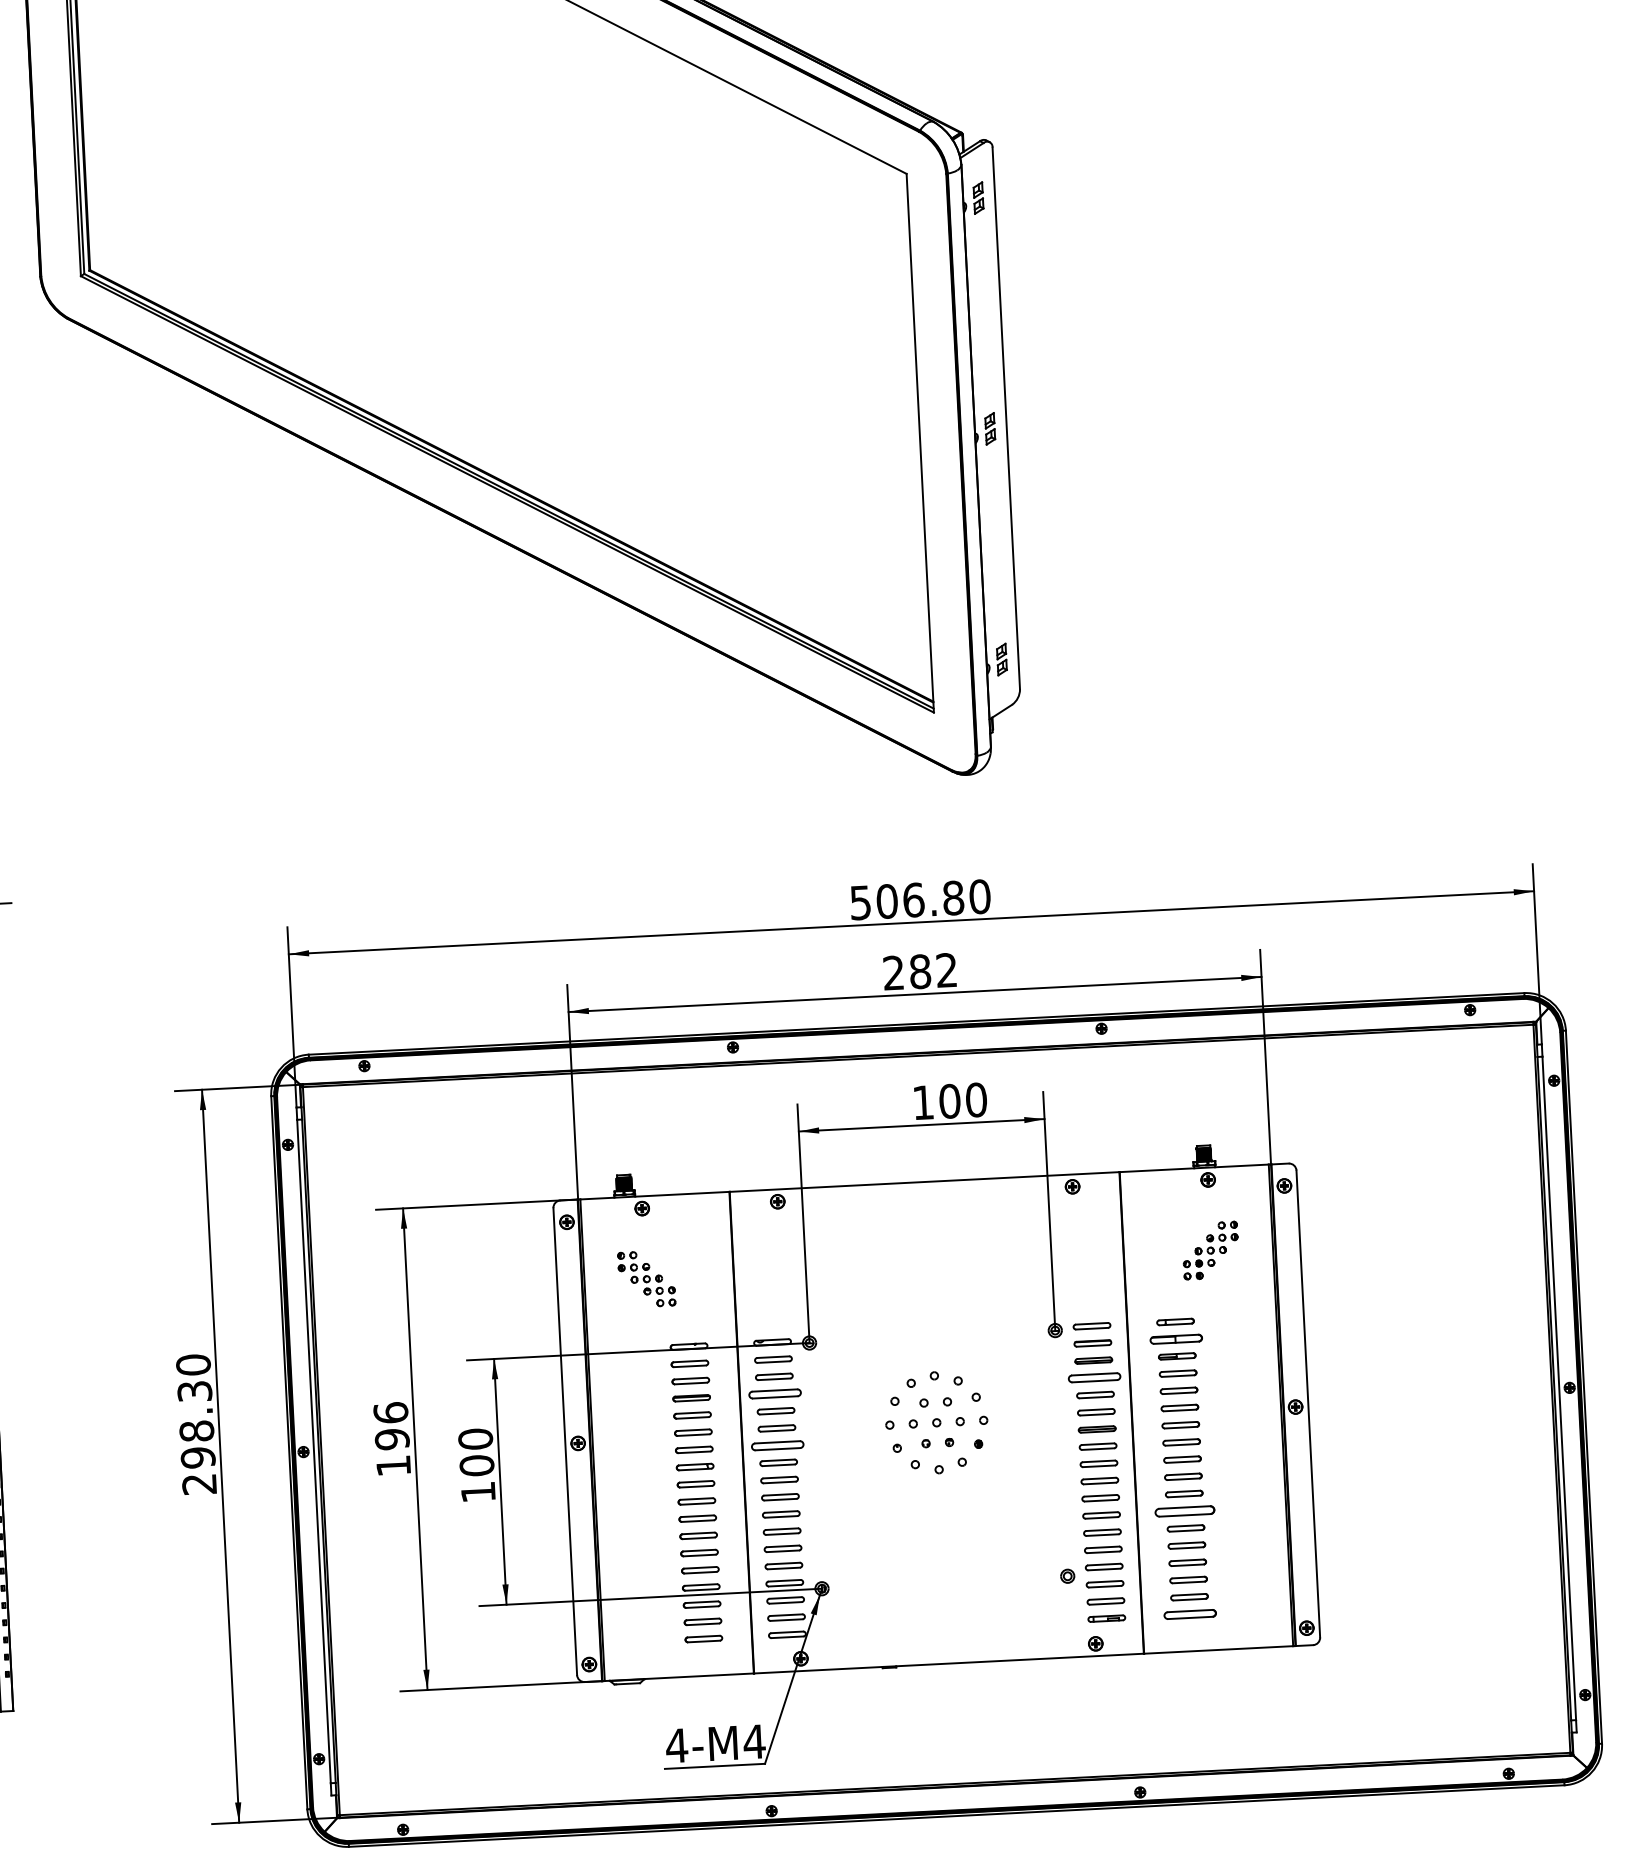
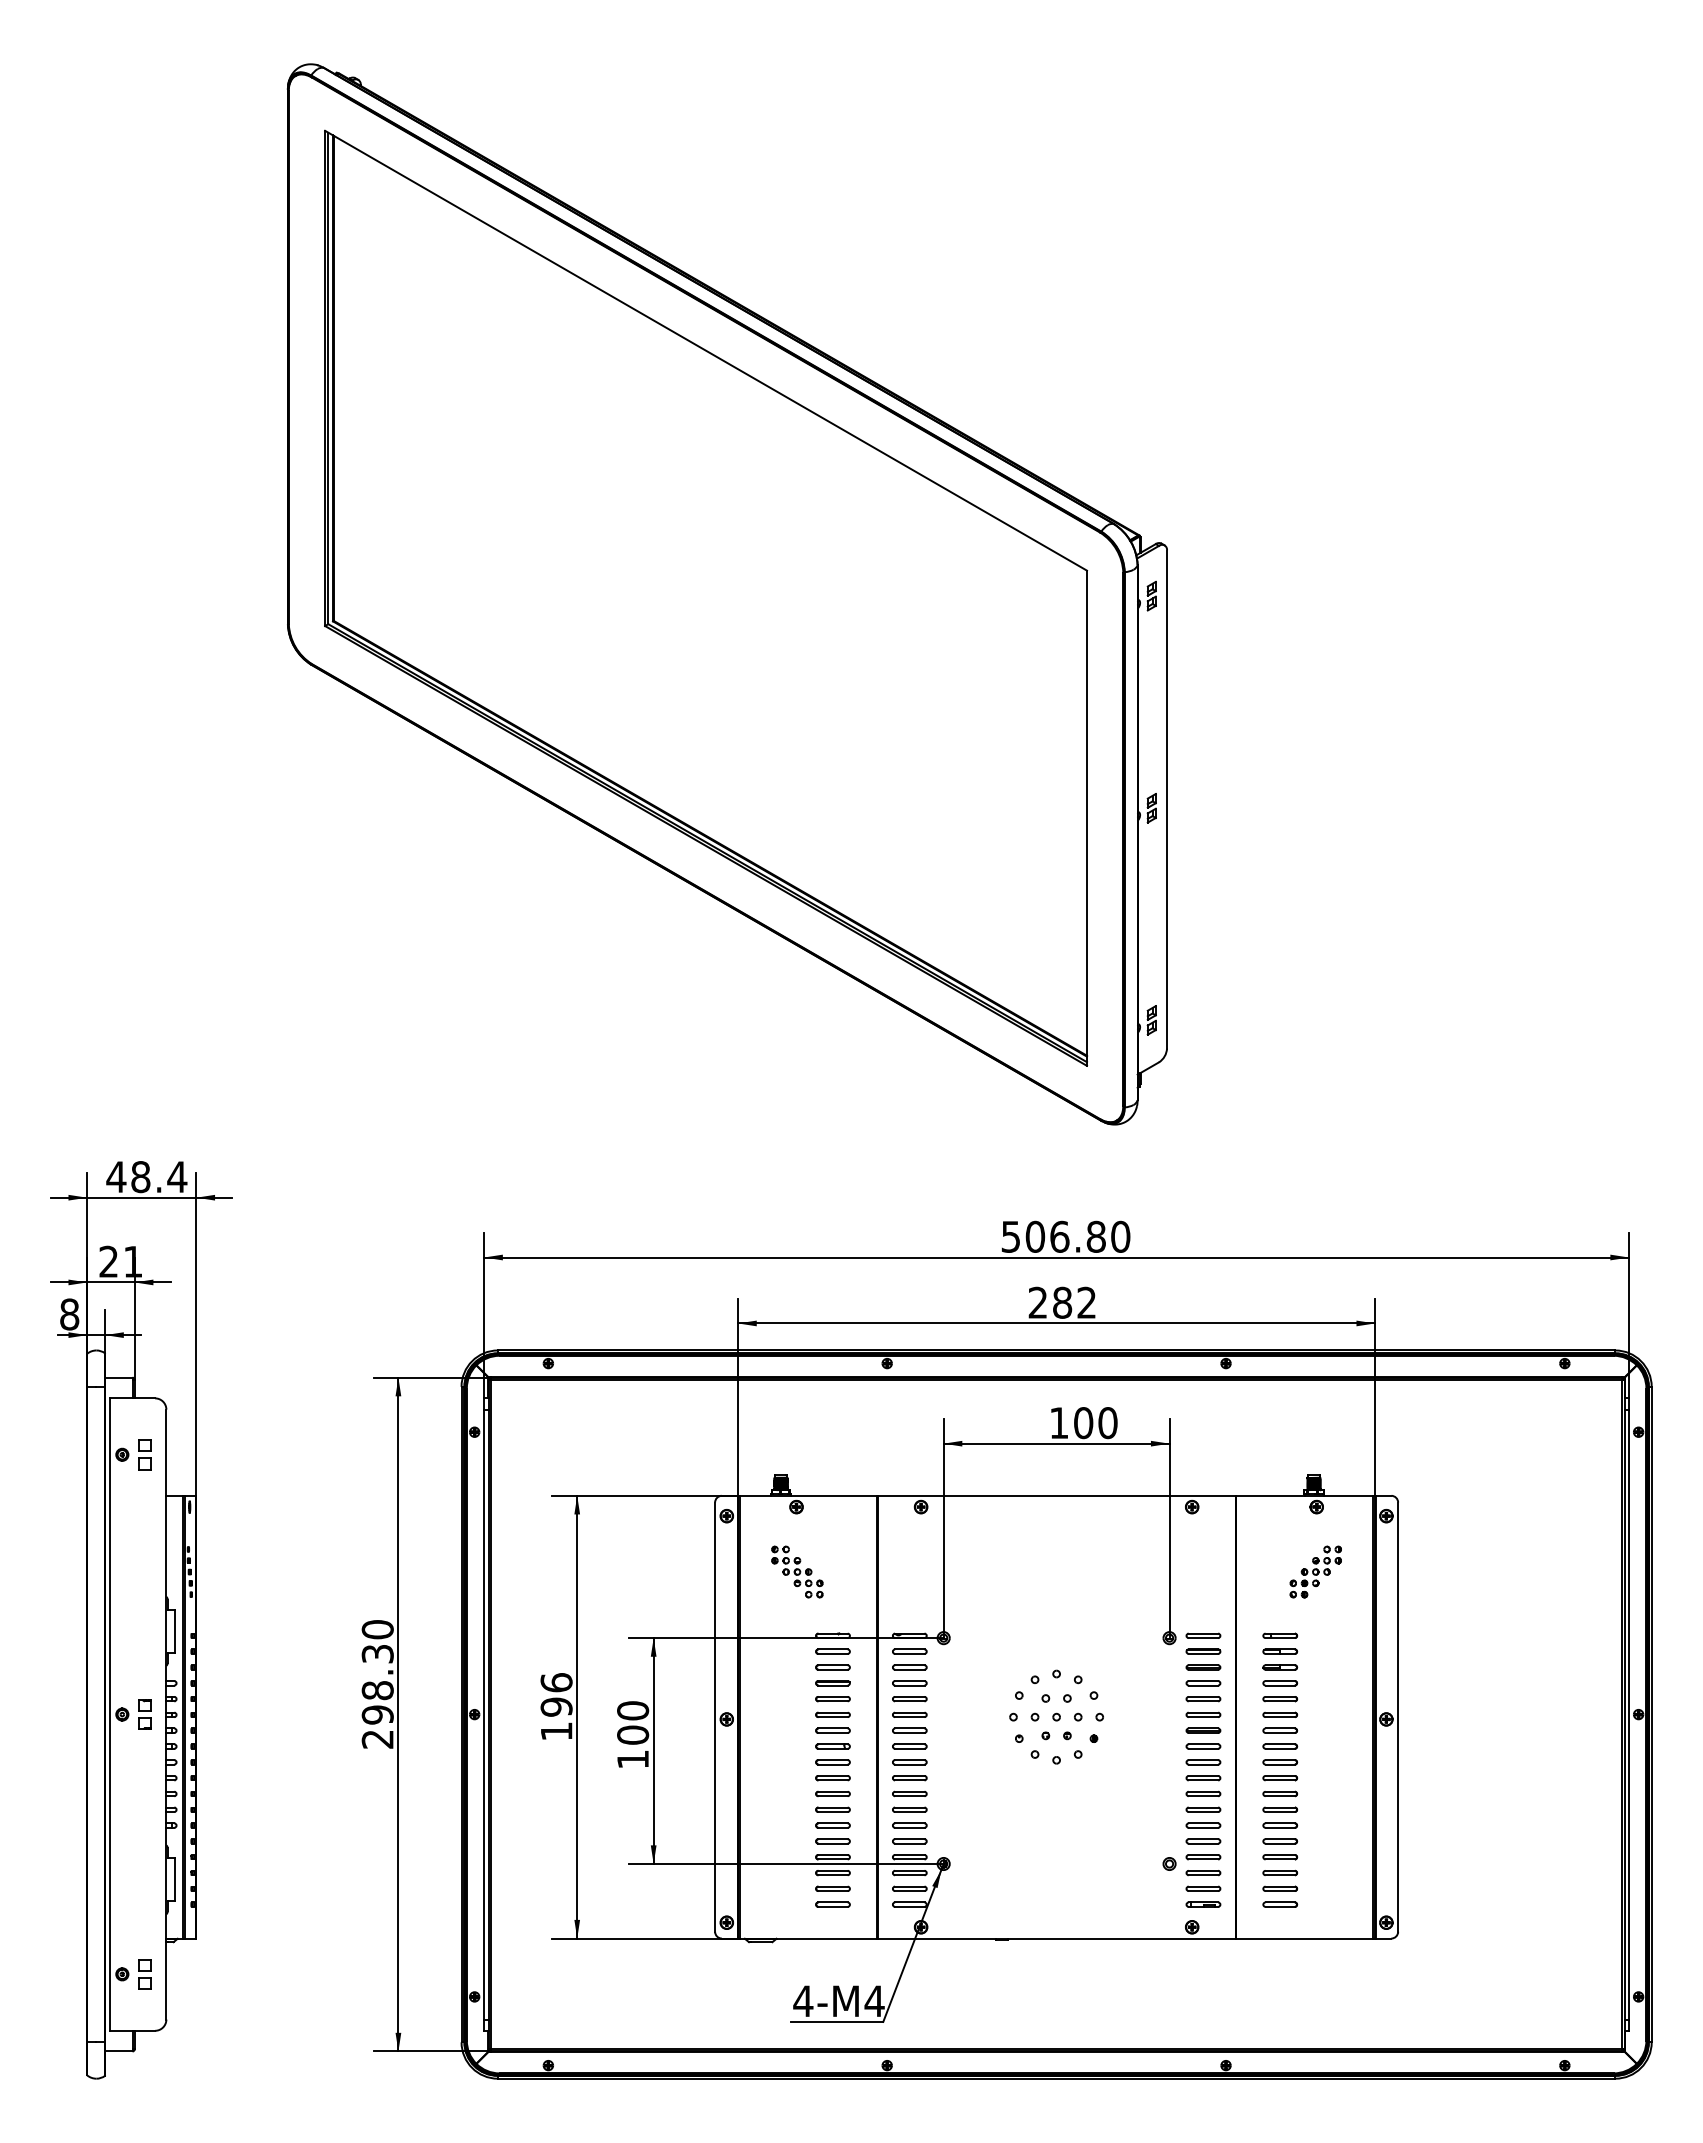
part: (1176, 1339) -> (1280, 1651), size x0.71
part: (1094, 1378) -> (1203, 1683), size x0.71
part: (774, 1394) -> (909, 1683), size x0.71
part: (777, 1445) -> (909, 1730), size x0.71
part: (1185, 1510) -> (1280, 1809), size x0.62
part: (1190, 1614) -> (1280, 1904), size x0.71

